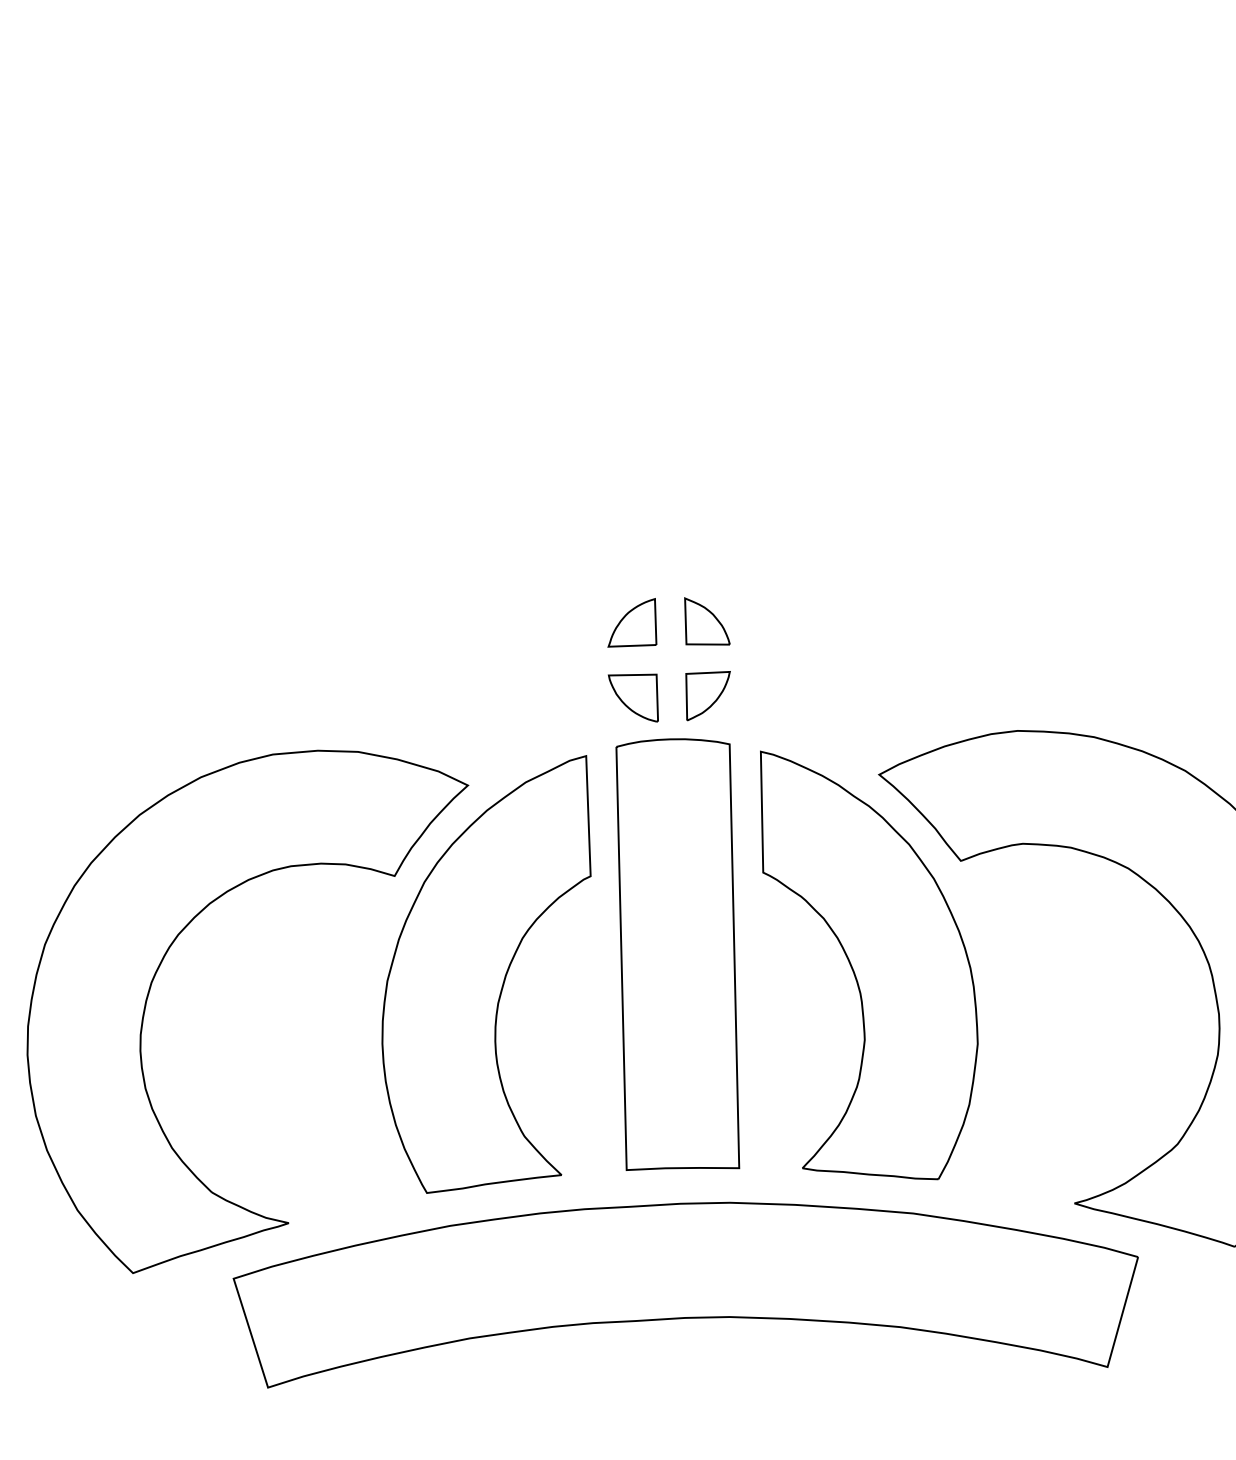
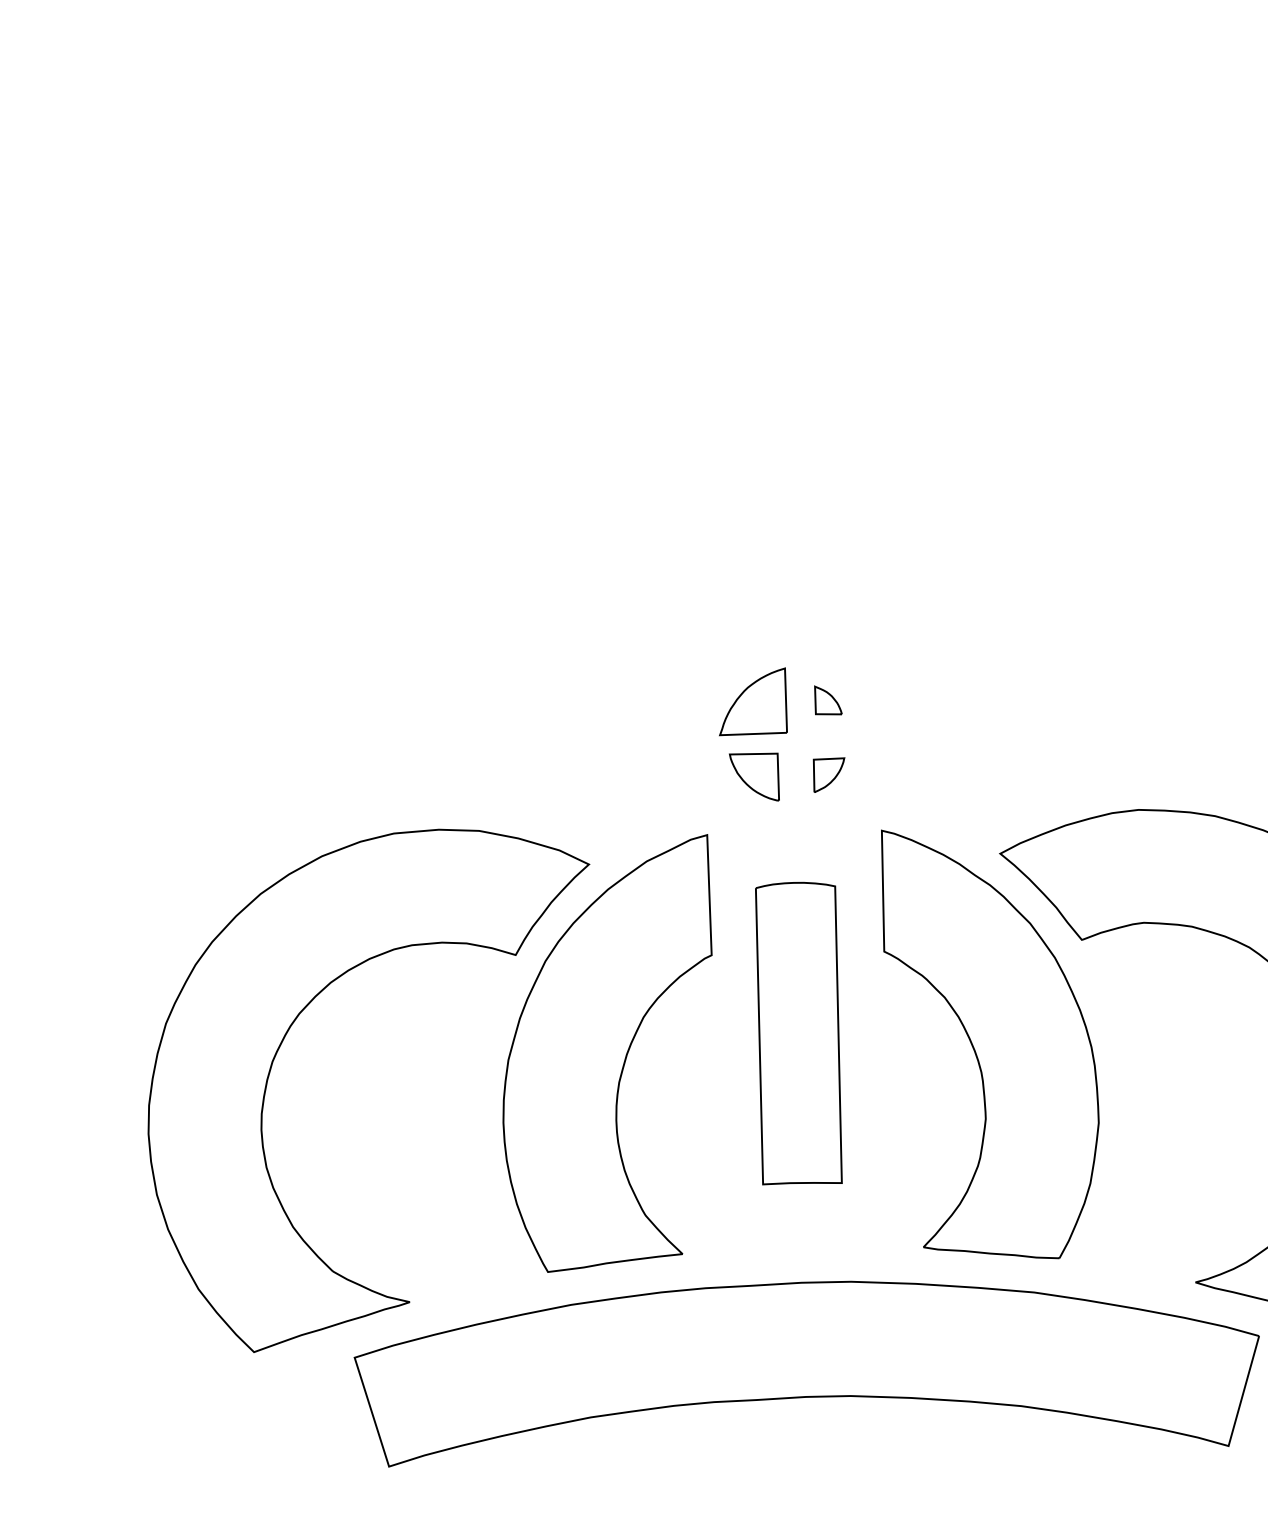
part: (707, 621) -> (828, 700), size x0.6
part: (632, 622) -> (753, 701), size x1.4
part: (707, 696) -> (828, 775), size x0.7
part: (677, 954) -> (798, 1033), size x0.7

